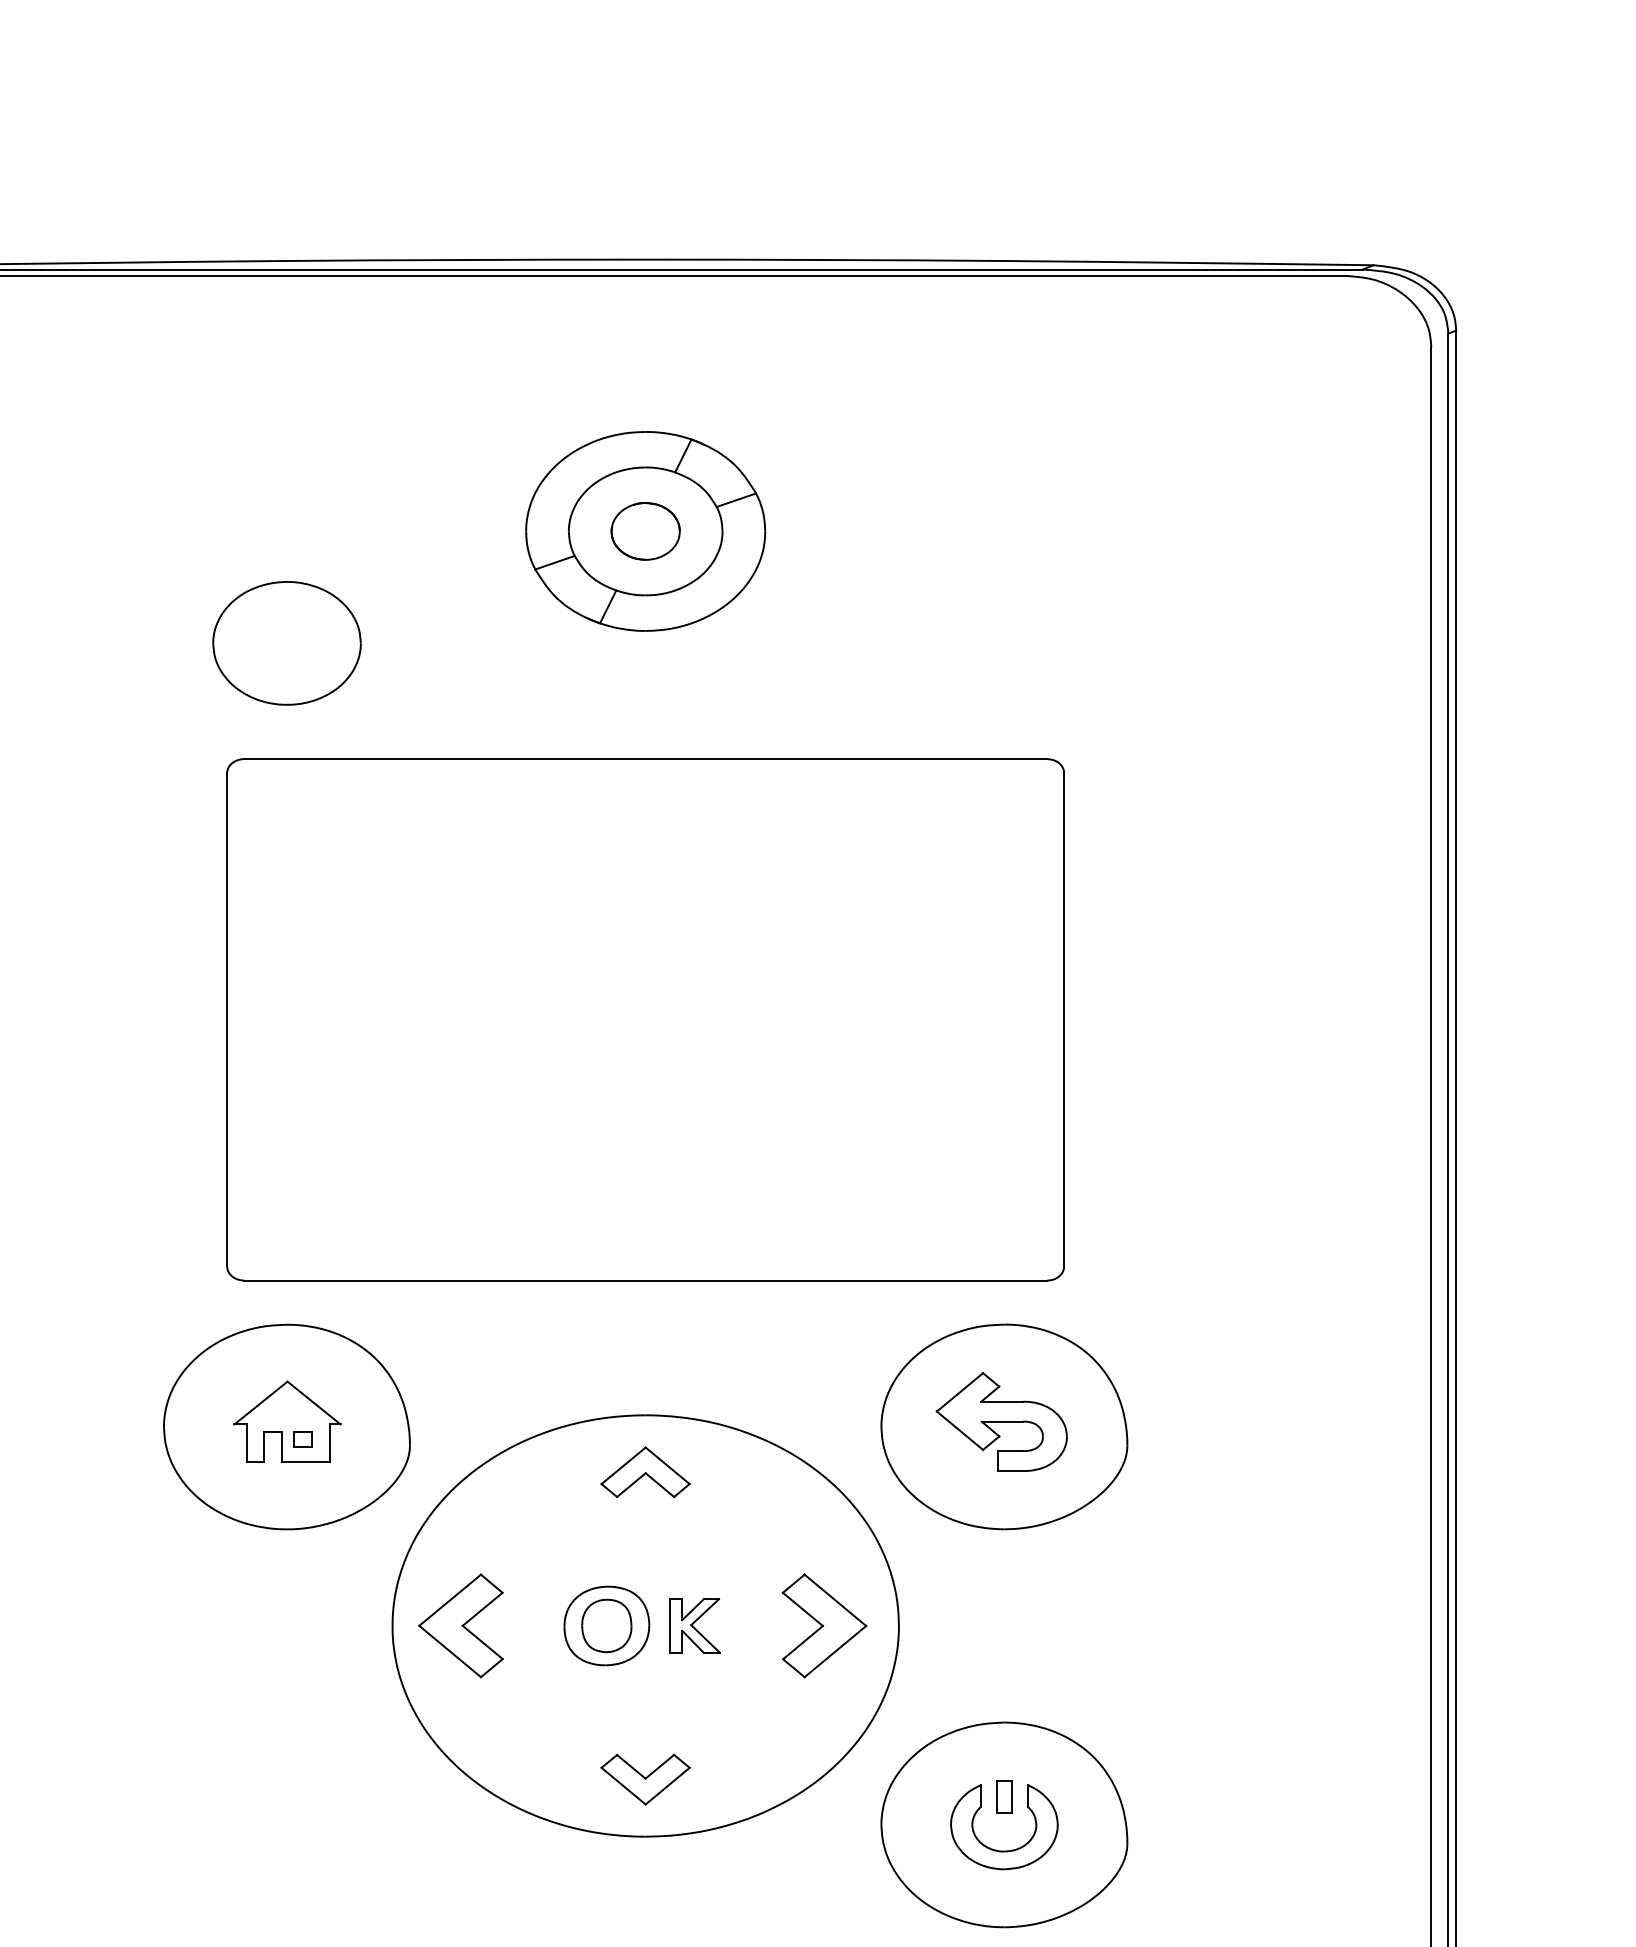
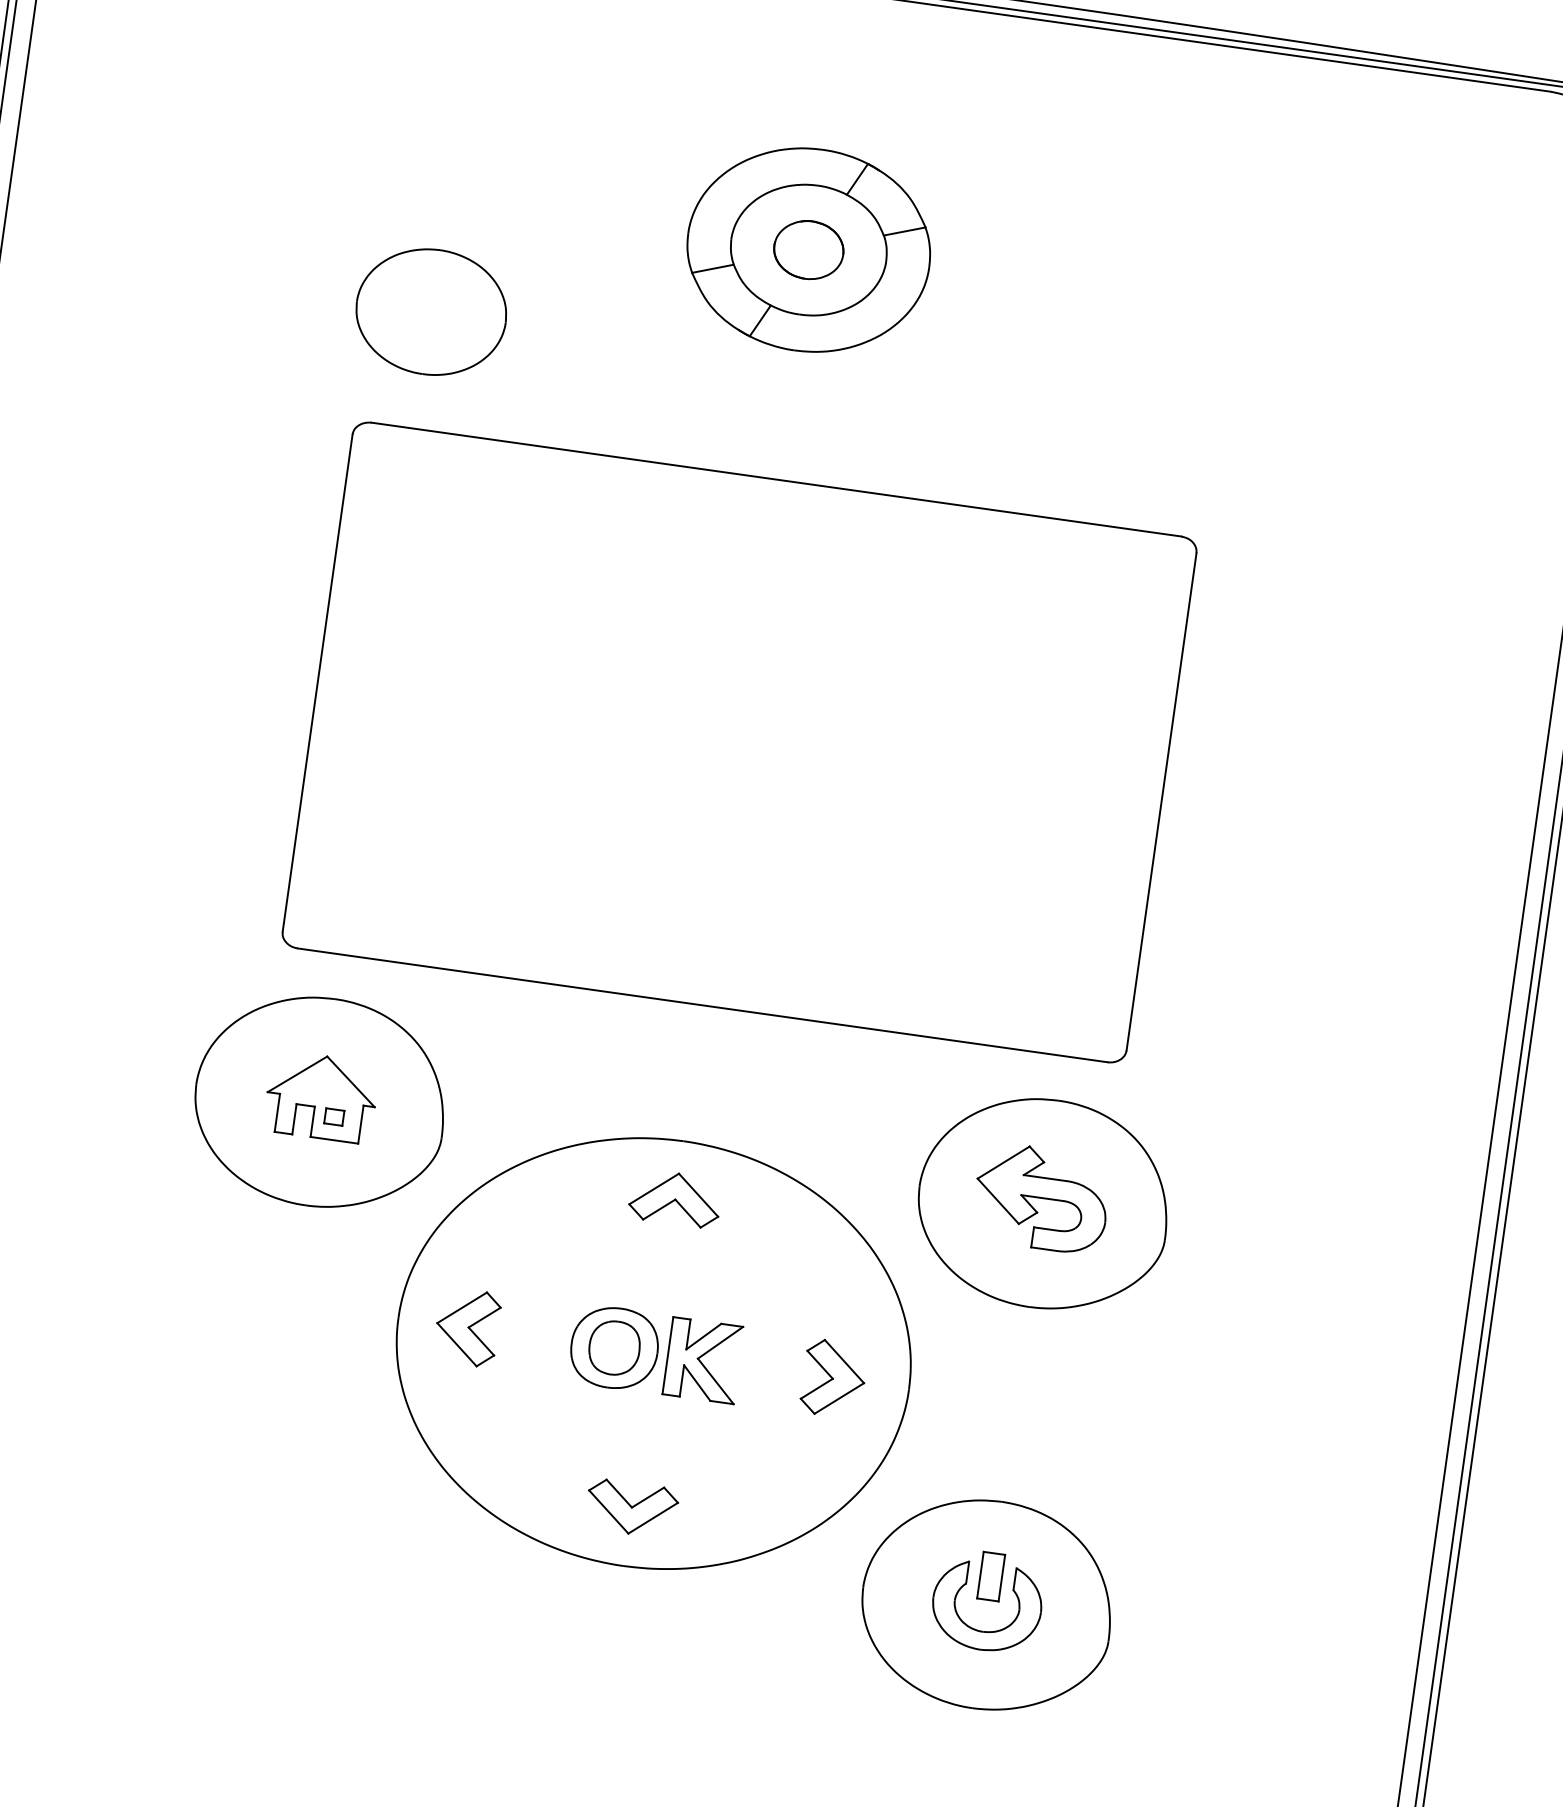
part: (460, 1625) -> (467, 1326), size x0.71
part: (695, 1625) -> (704, 1360), size x1.43
part: (824, 1625) -> (834, 1378), size x0.71
part: (1004, 1796) -> (991, 1576), size x1.43

